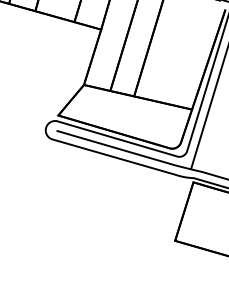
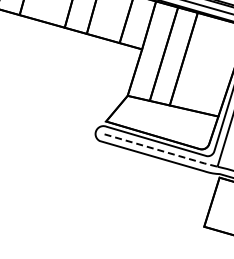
line: (125, 151) -> (162, 151), solid -> dashed

